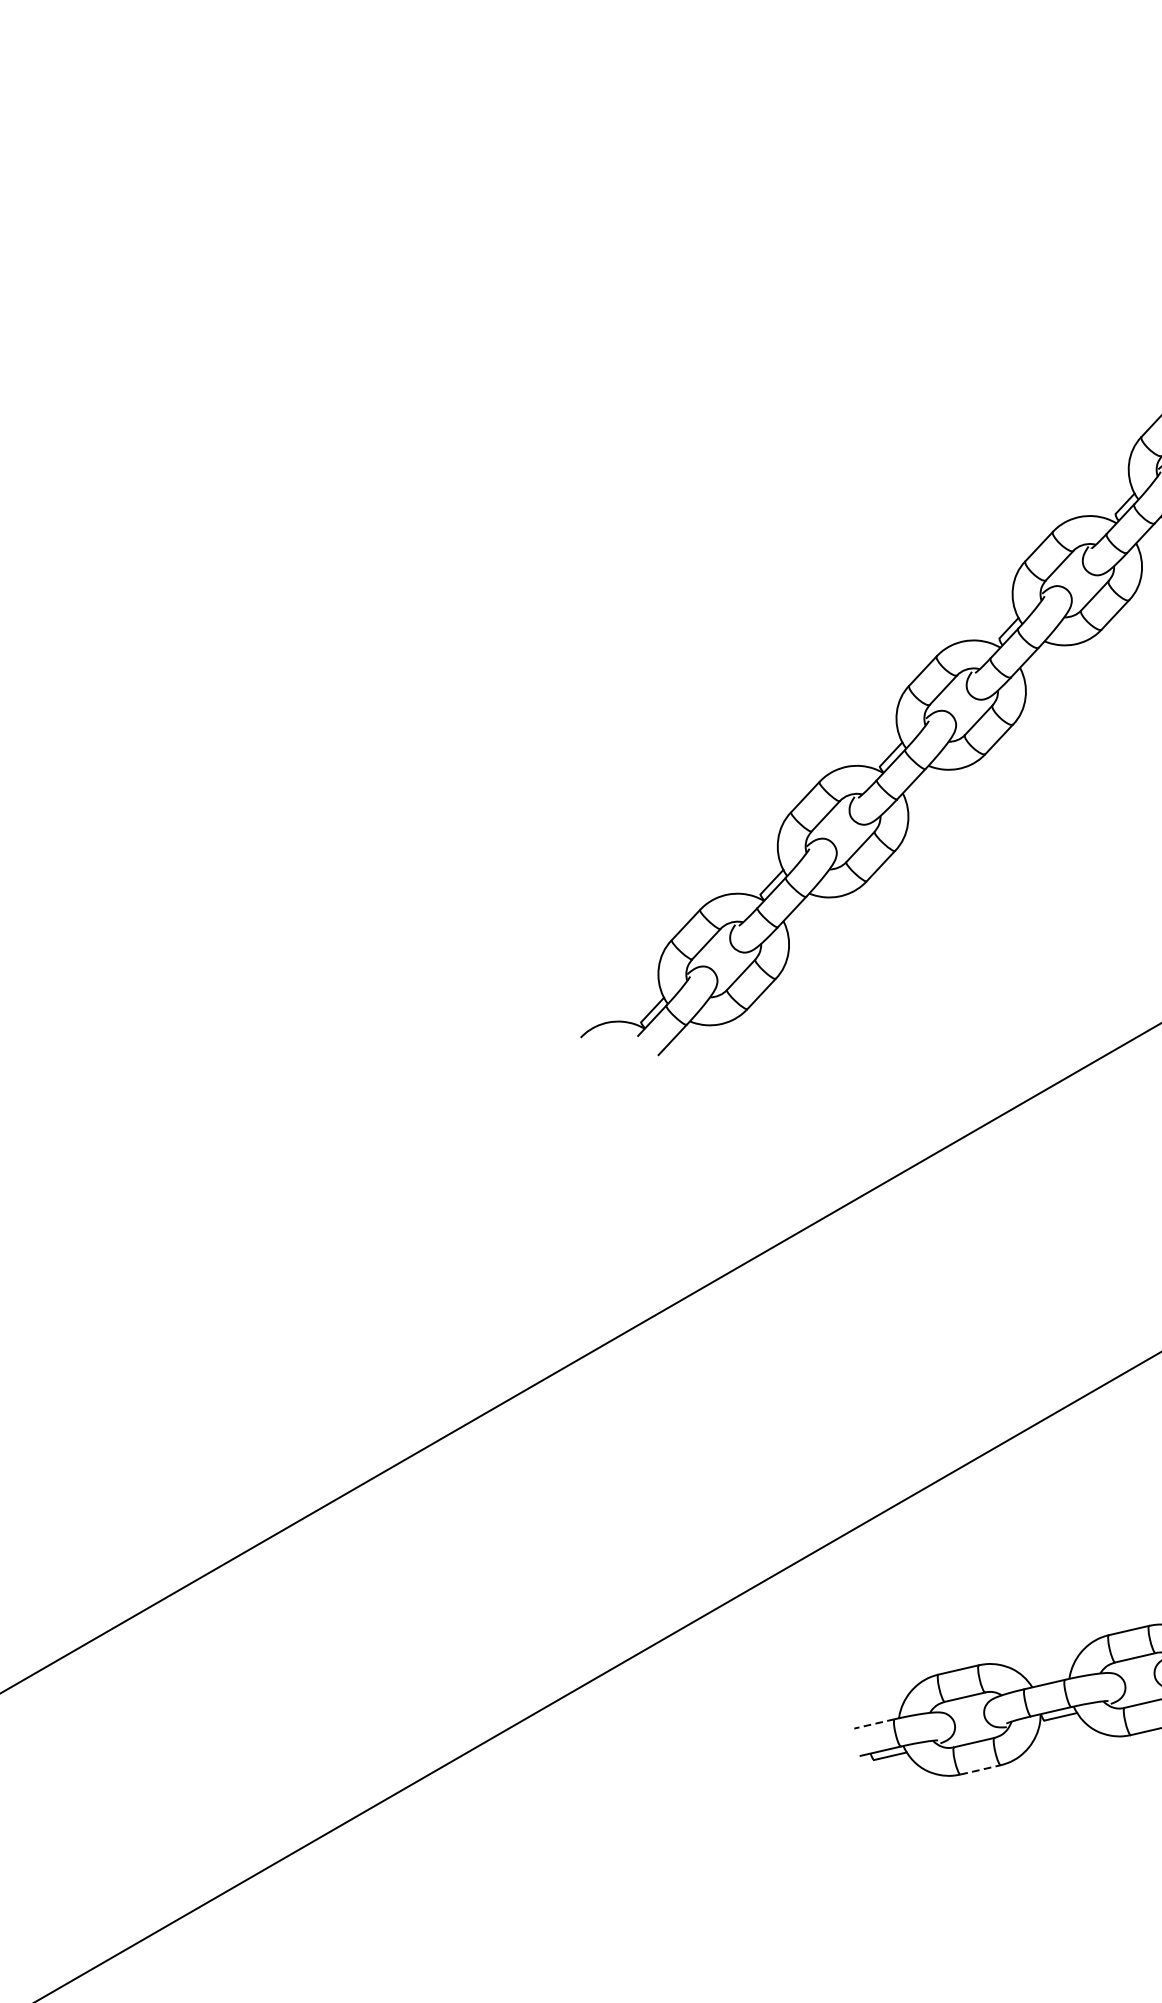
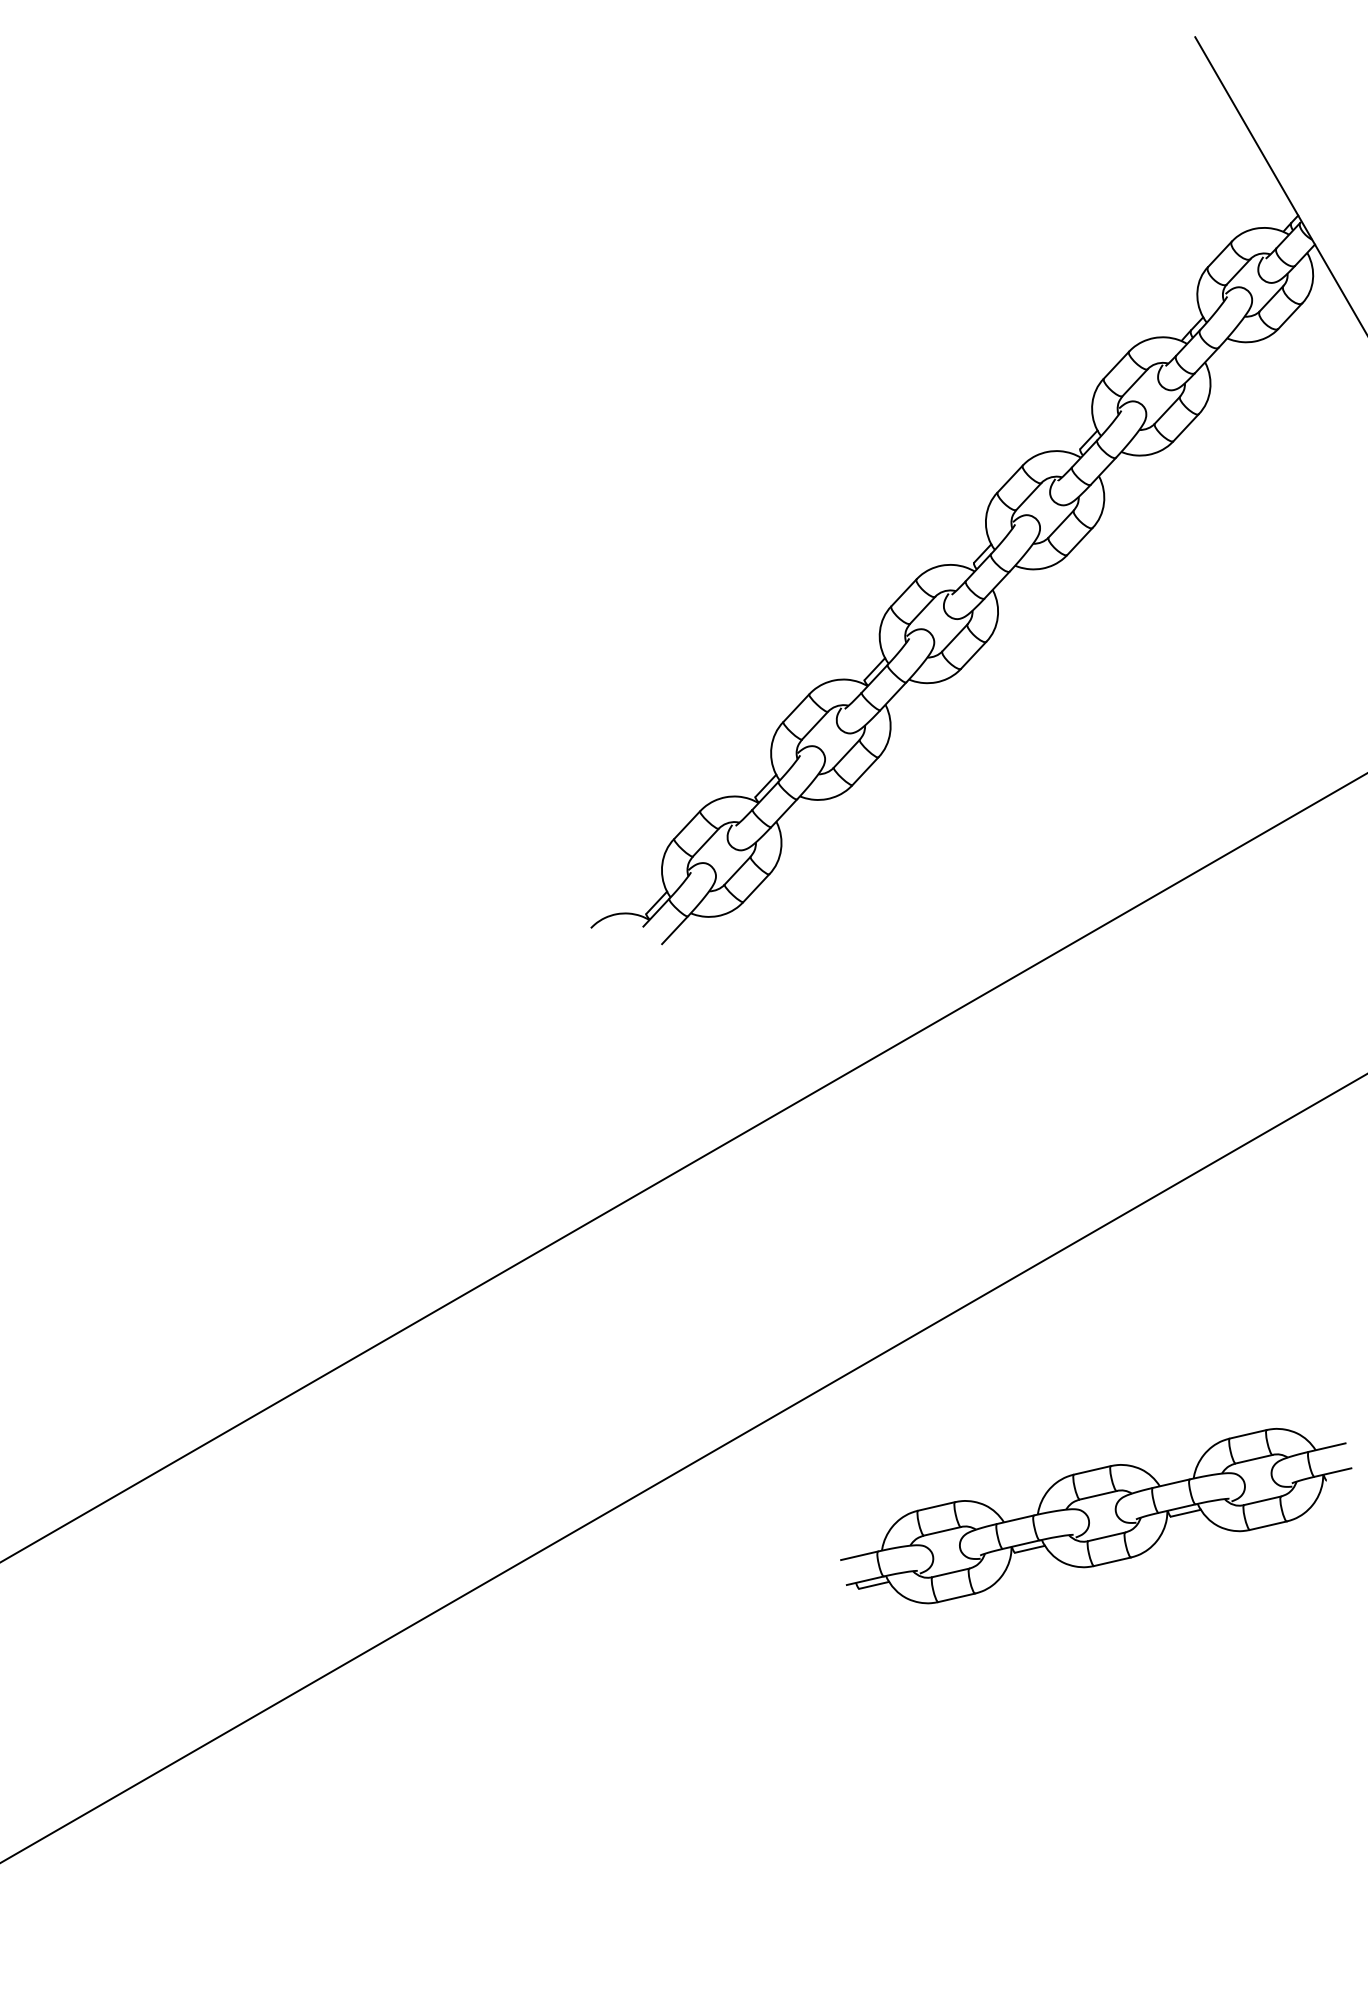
line: (874, 1723) -> (859, 1555), dashed -> solid
line: (980, 1769) -> (956, 1597), dashed -> solid

